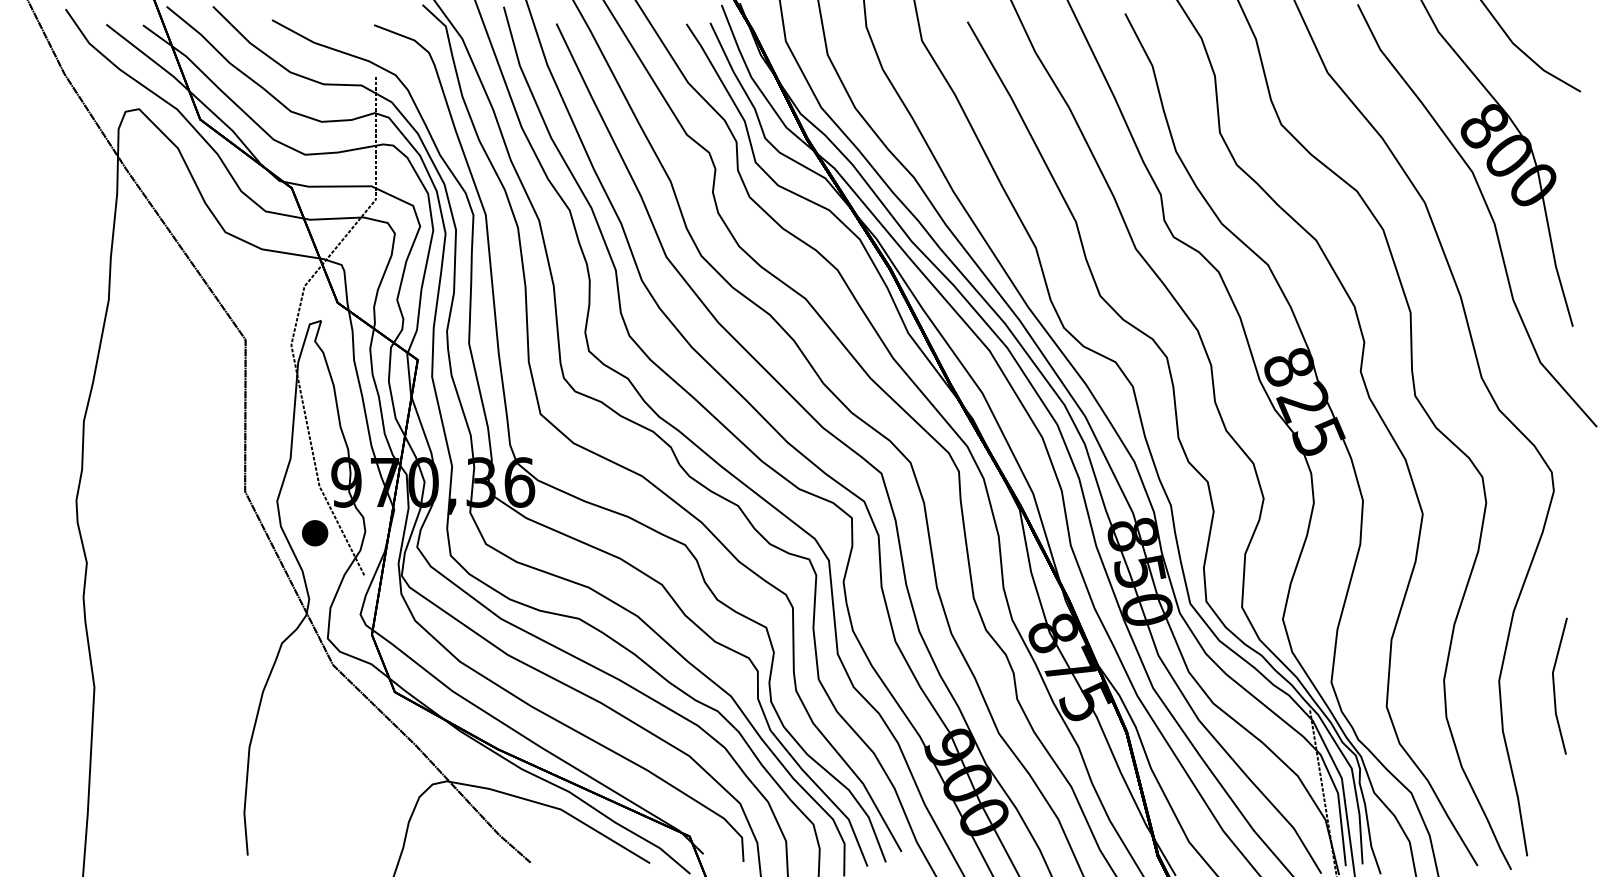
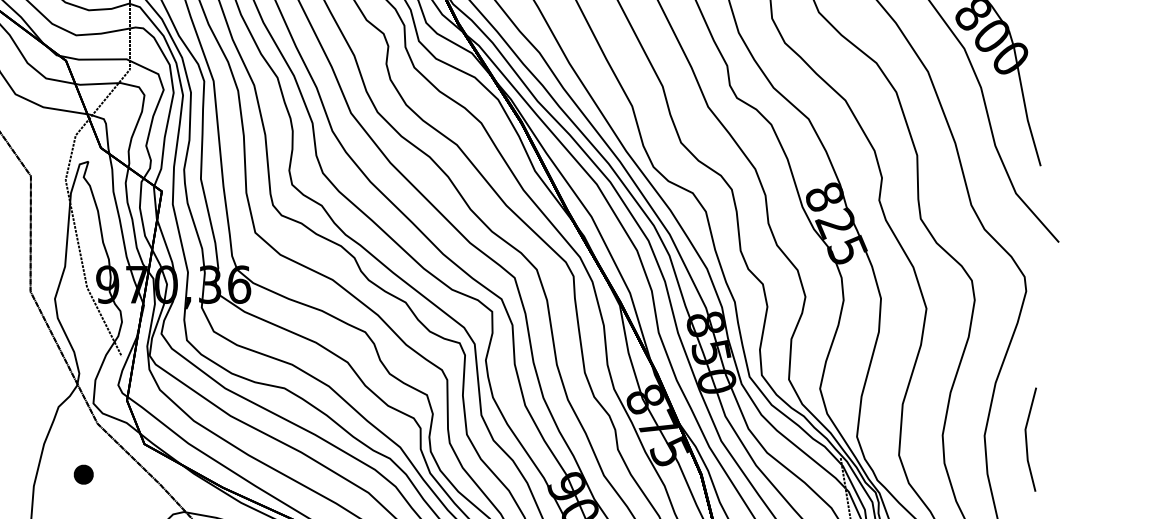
part: (315, 533) -> (84, 474), moved

